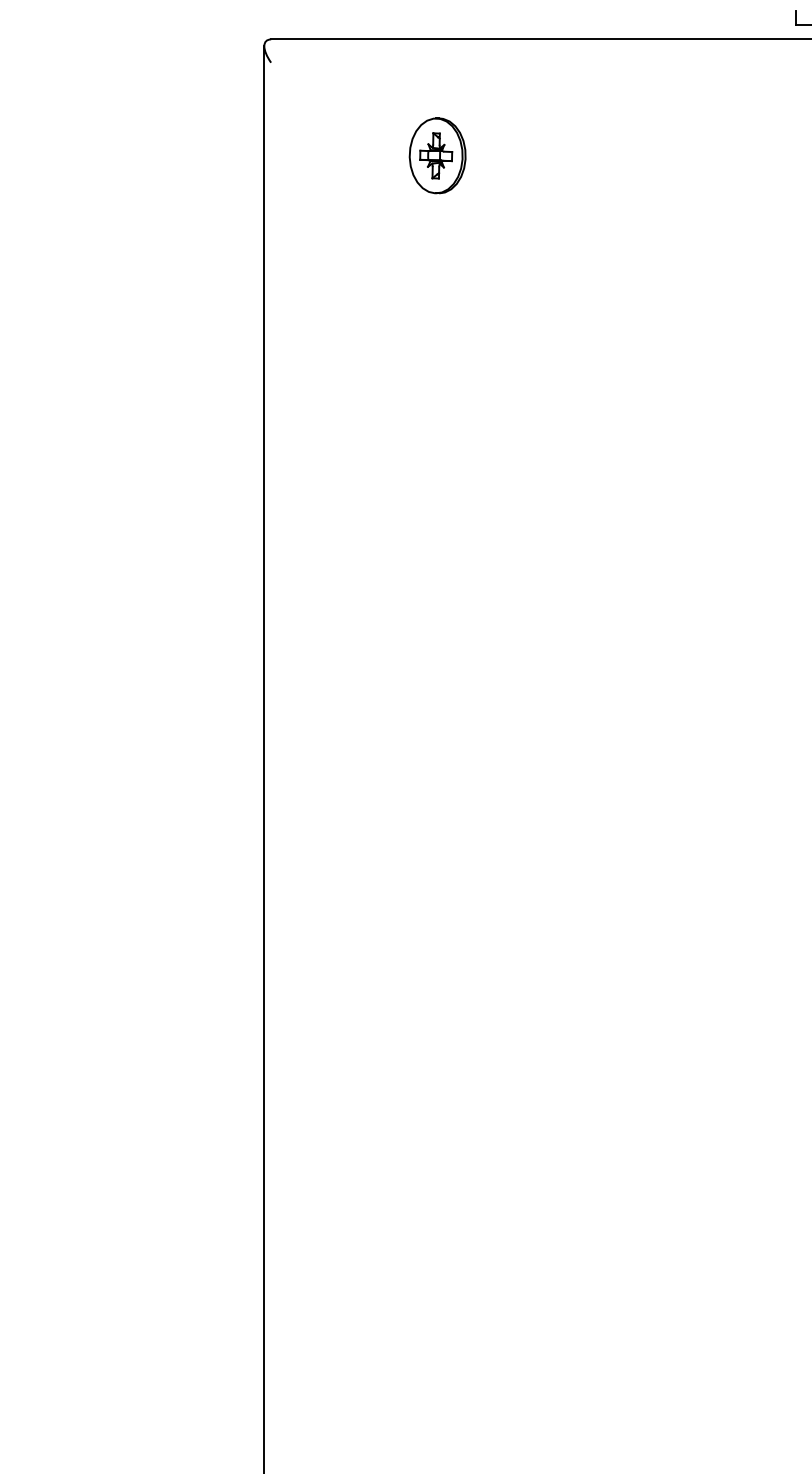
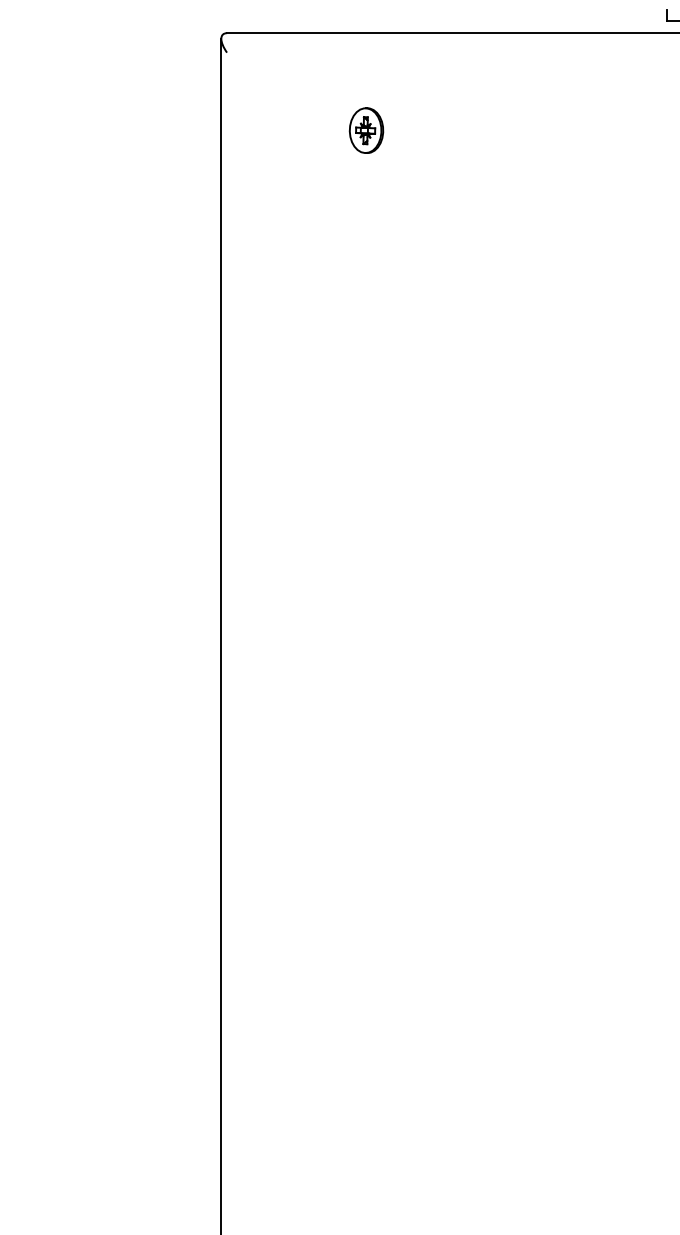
part: (437, 155) -> (366, 130), size x0.71

